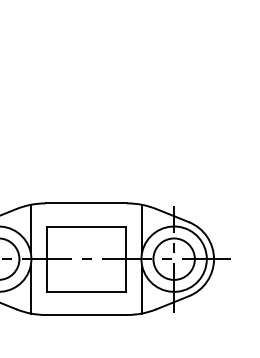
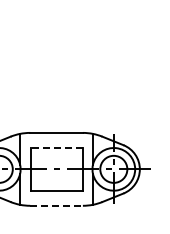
line: (86, 227) -> (56, 148), solid -> dashed
line: (87, 314) -> (57, 205), solid -> dashed

